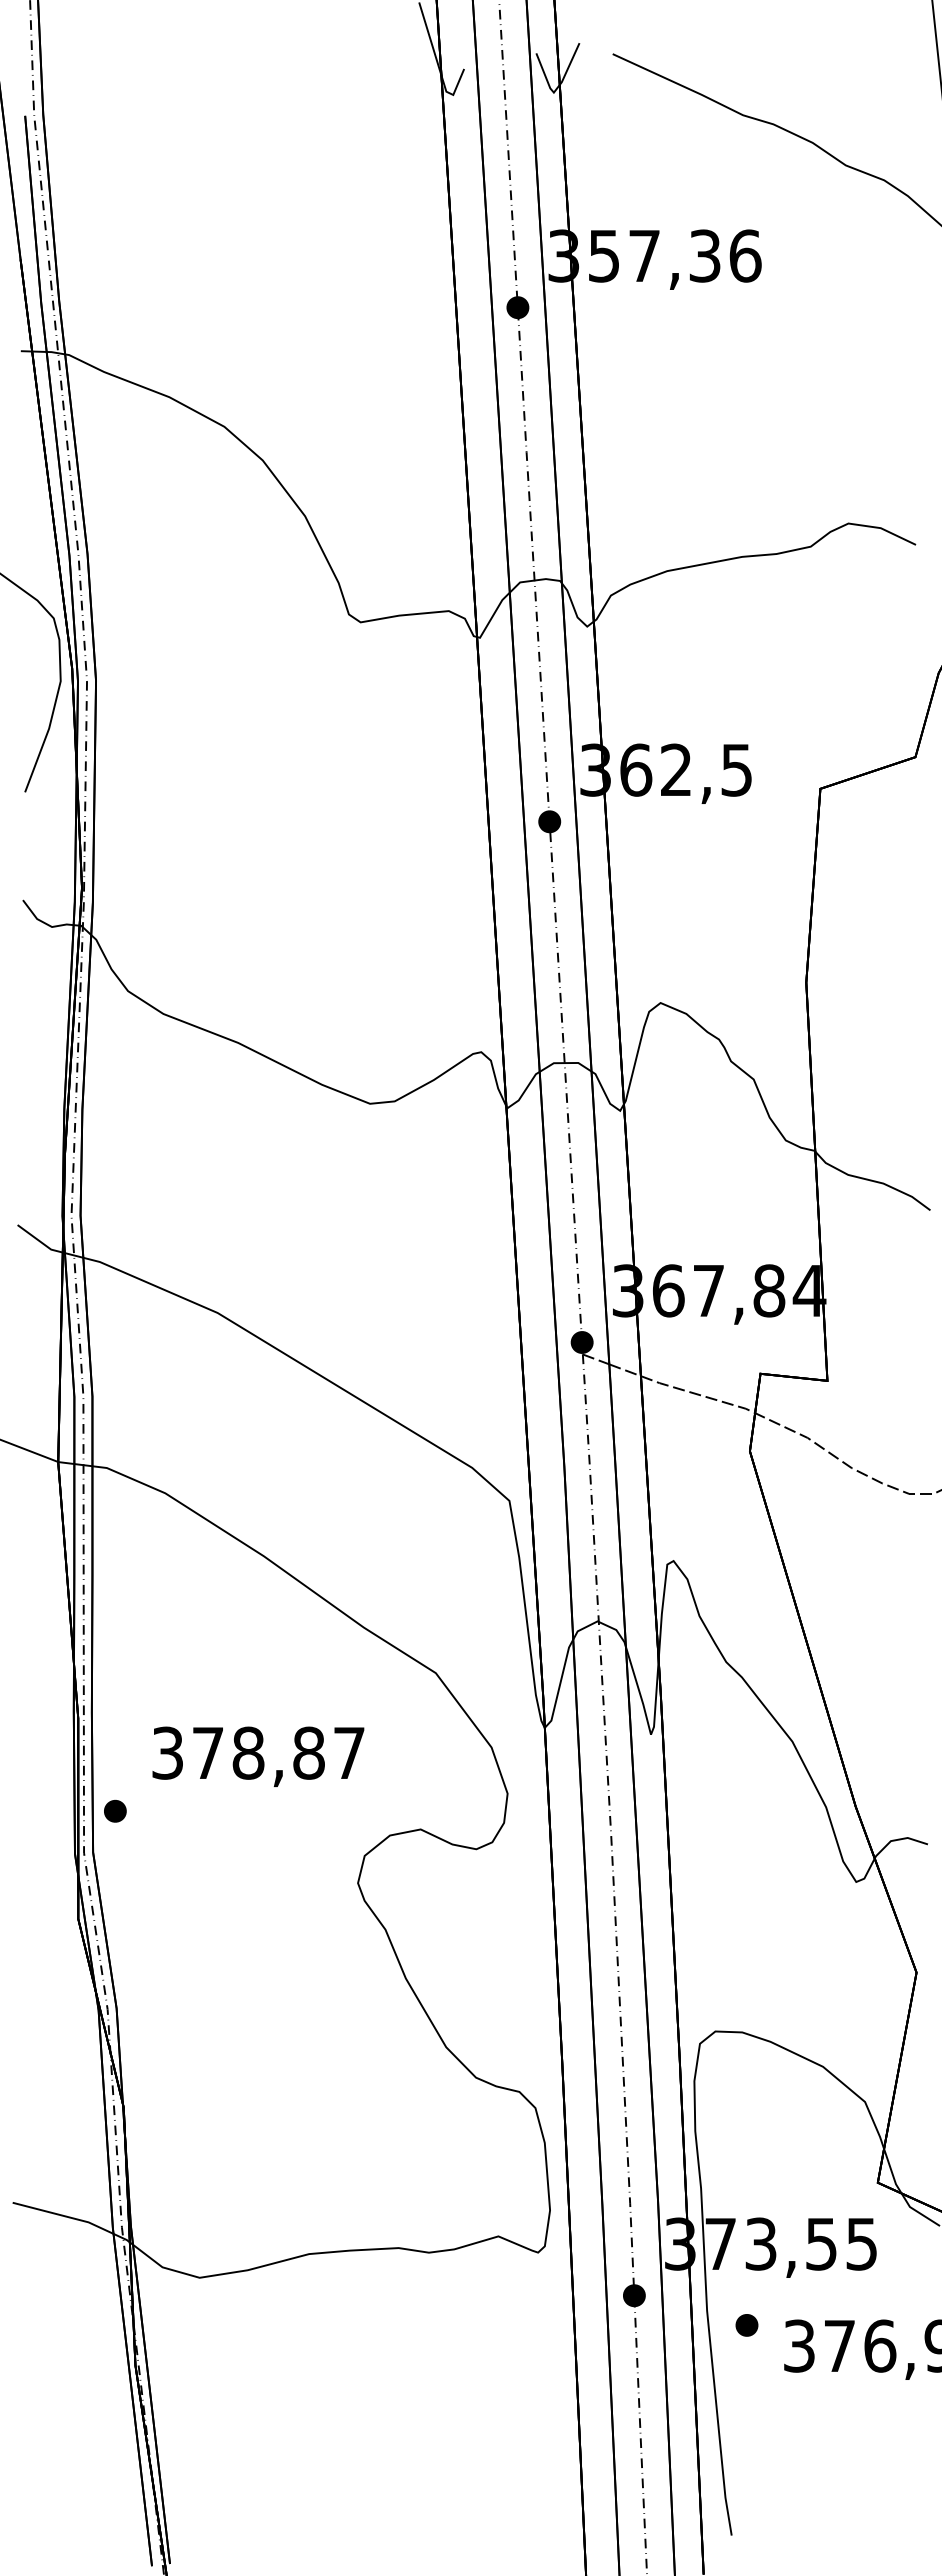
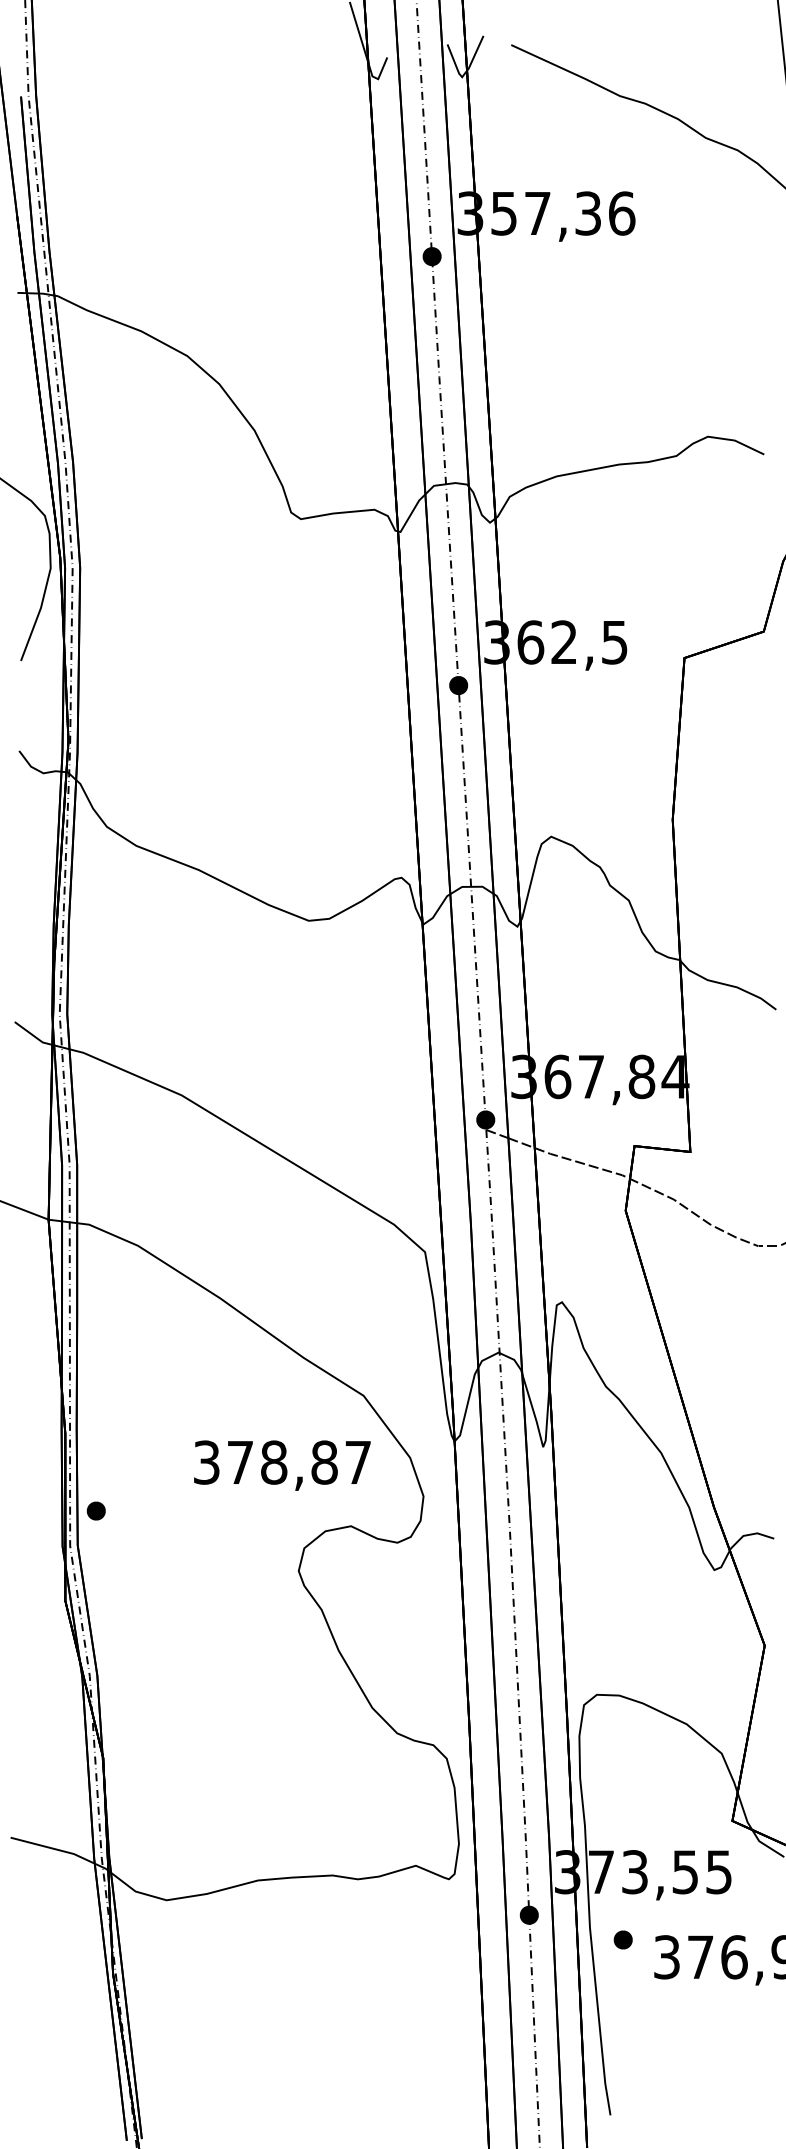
text: (258, 1756) -> (282, 1465), moved

